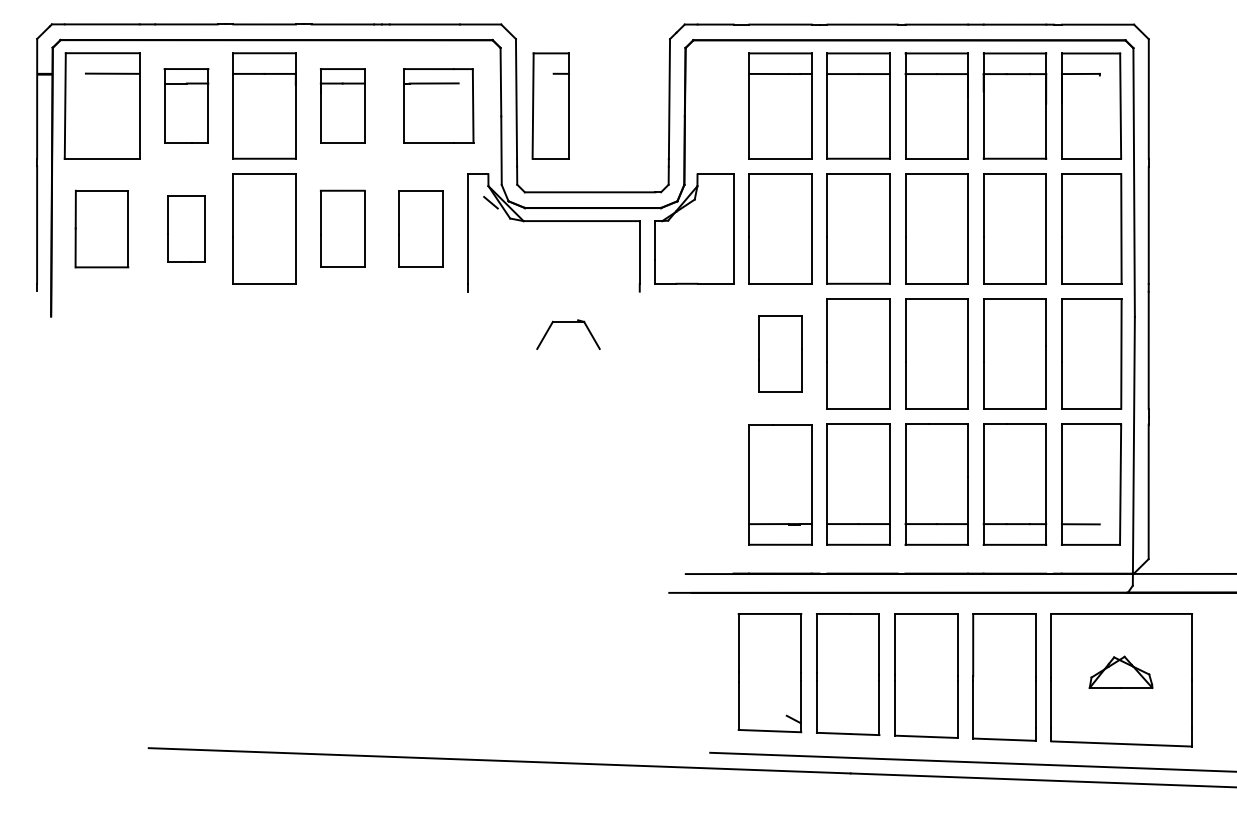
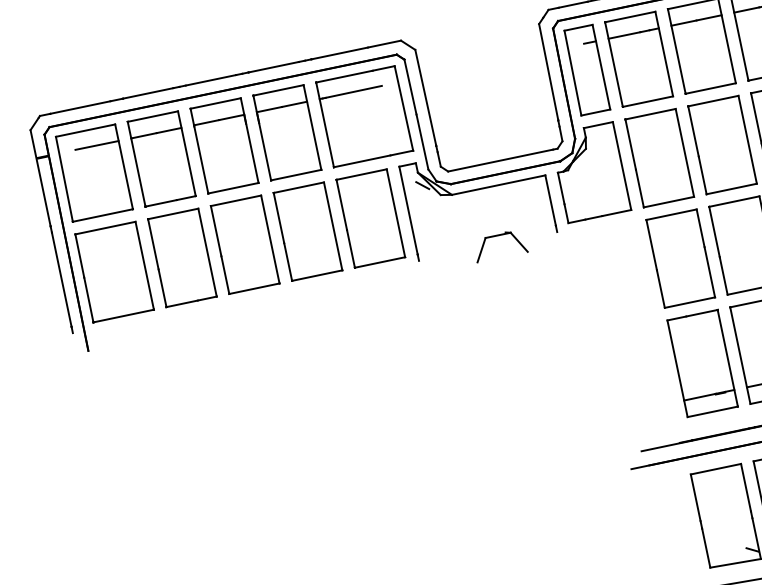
part: (186, 105) -> (161, 158), size x1.43
part: (342, 105) -> (287, 132), size x1.43
part: (438, 105) -> (364, 116), size x1.43
part: (550, 105) -> (586, 69), moved
part: (101, 228) -> (114, 271), size x1.43
part: (186, 228) -> (182, 257), size x1.67
part: (342, 228) -> (307, 231), size x1.43
part: (420, 228) -> (370, 218), size x1.43
part: (568, 322) -> (498, 235), moved
part: (780, 353) -> (680, 258), size x1.43

